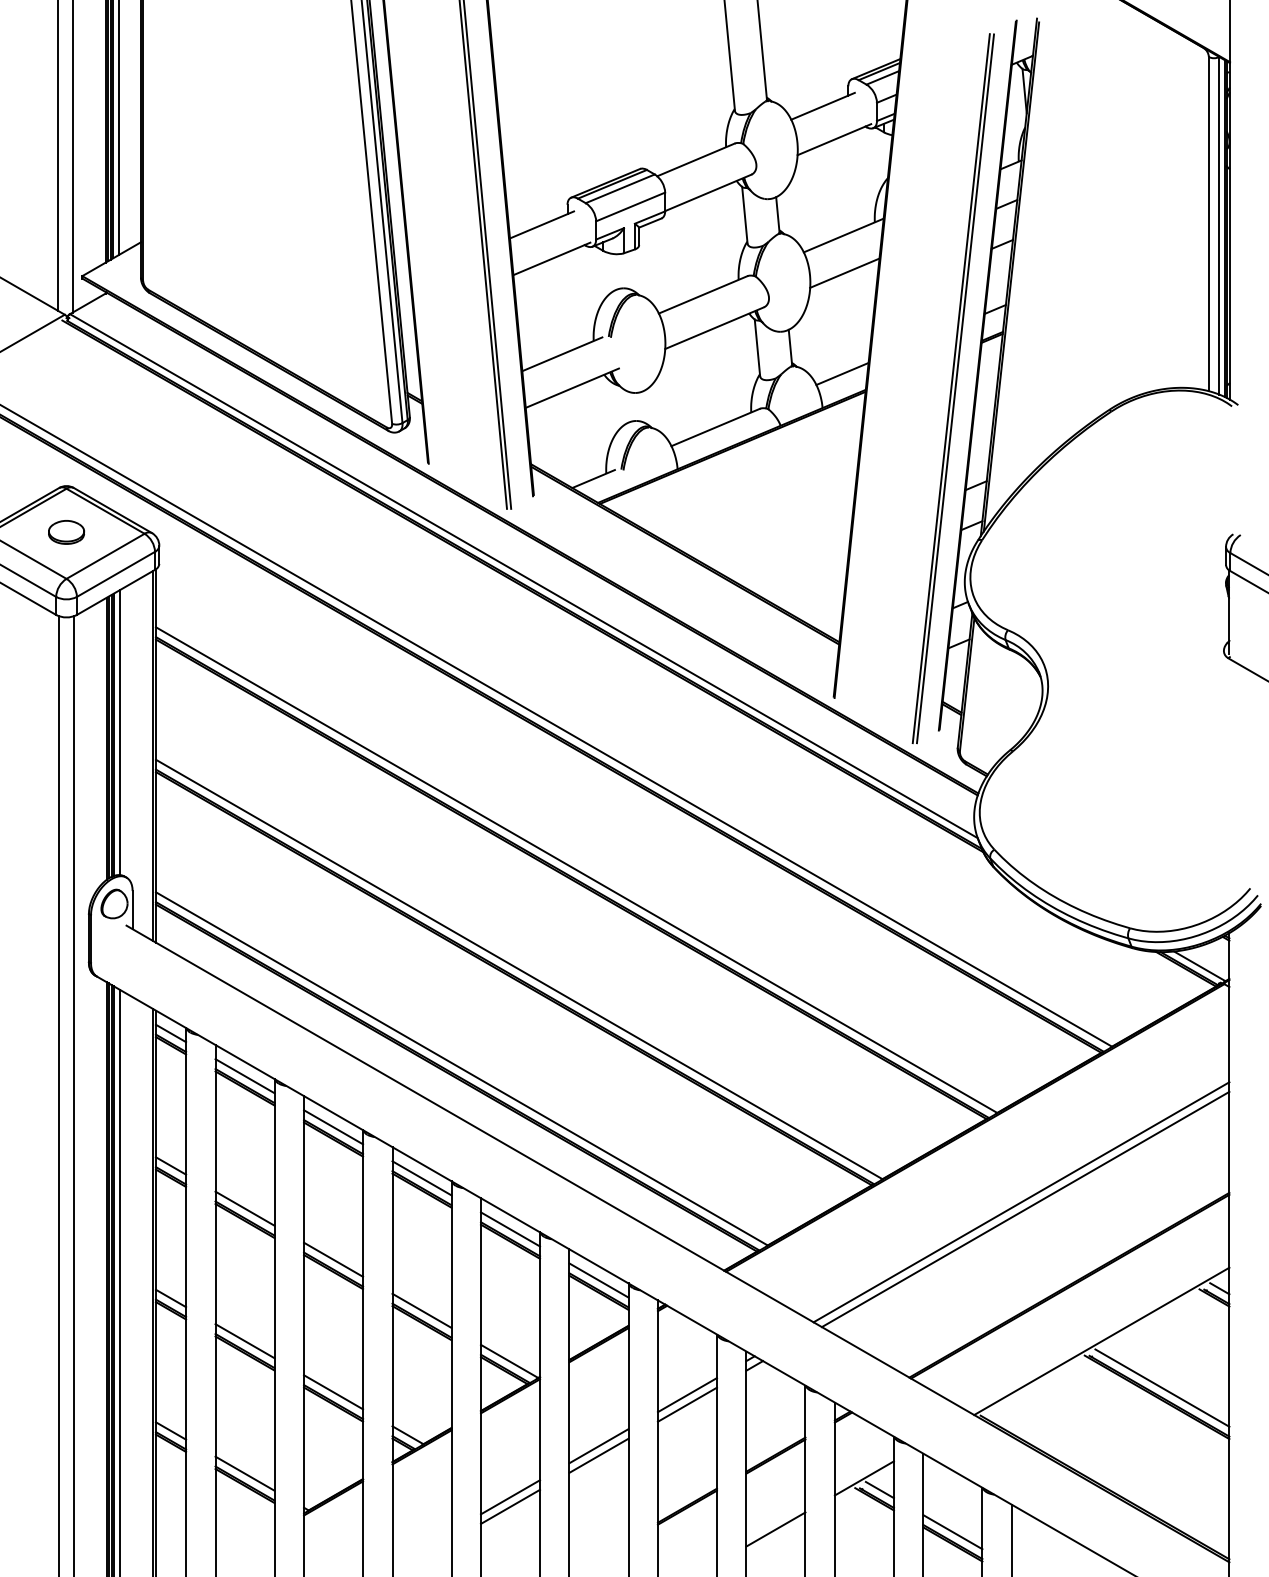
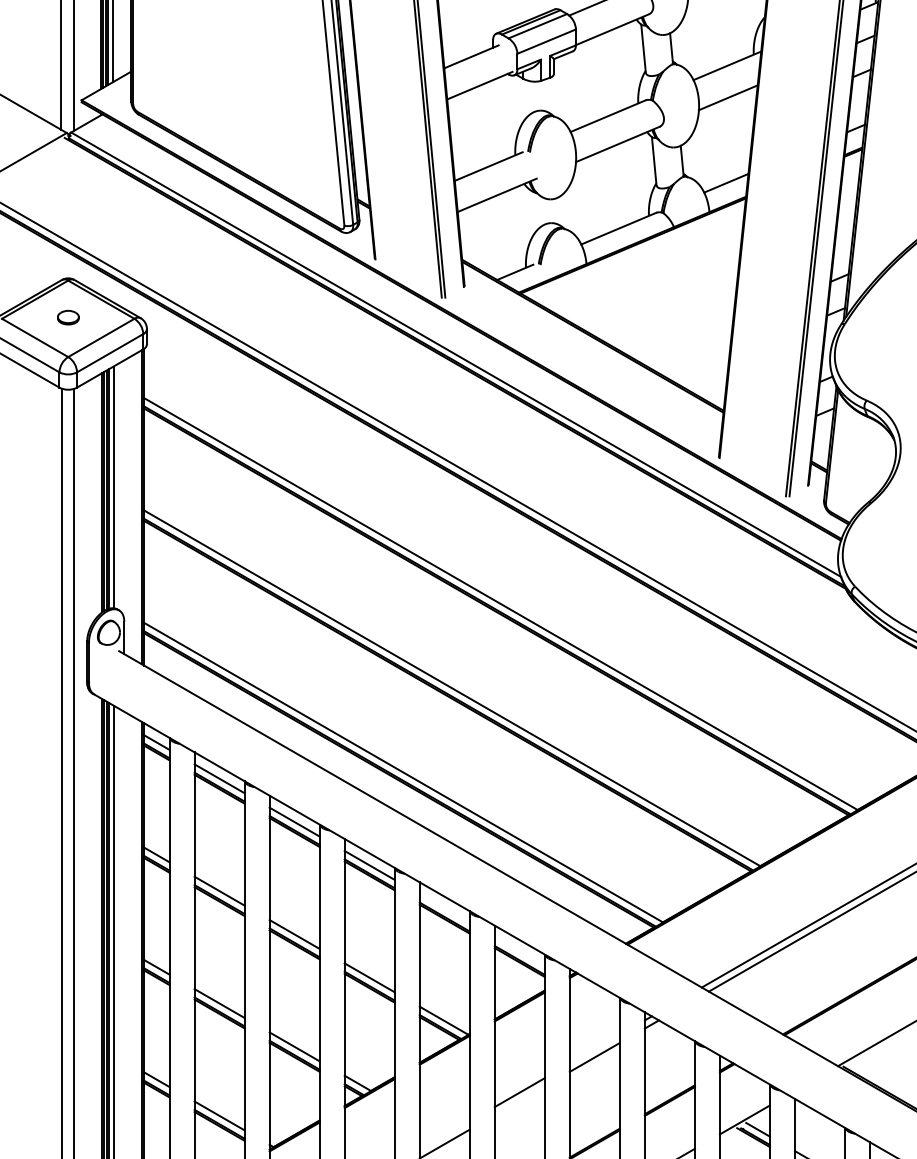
part: (66, 532) -> (68, 317), size x0.7
line: (510, 1229) -> (444, 908), removed
line: (598, 1280) -> (519, 952), removed
line: (686, 1395) -> (594, 1049), removed
line: (598, 1455) -> (519, 1100), removed
line: (510, 1497) -> (444, 1136), removed

